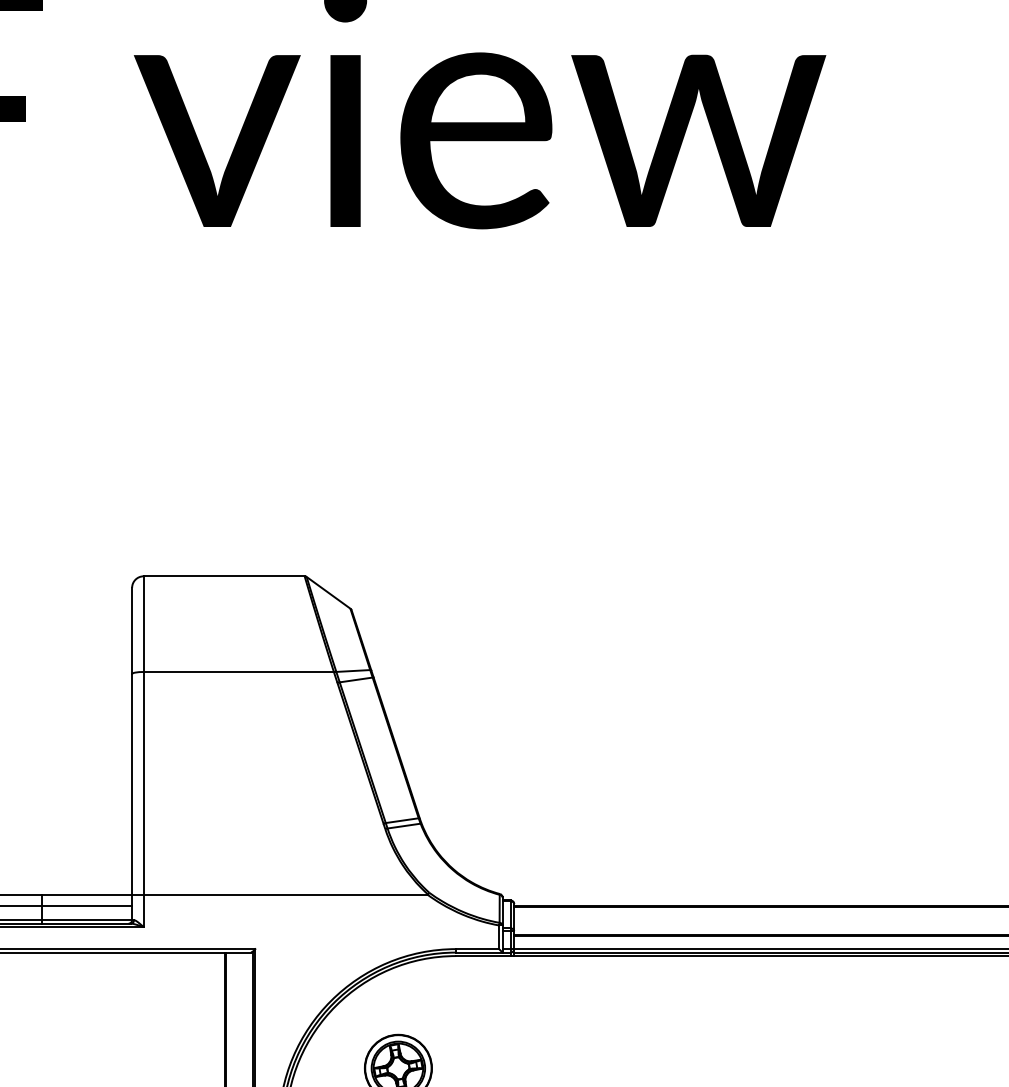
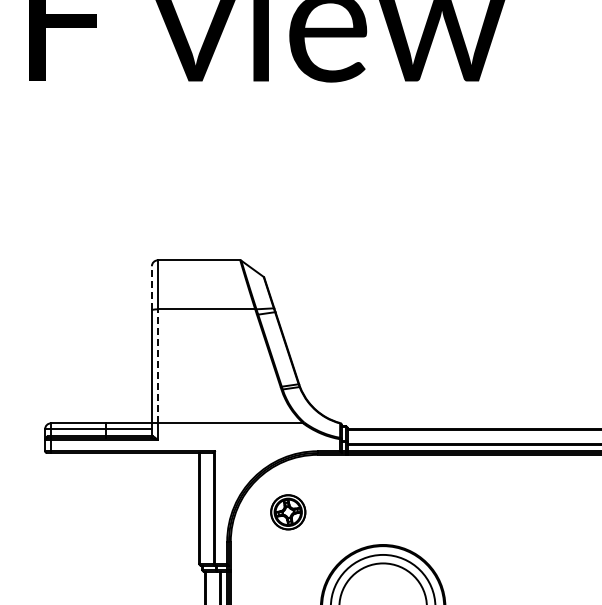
line: (131, 629) -> (151, 287), solid -> dashed
line: (143, 781) -> (157, 365), solid -> dashed

